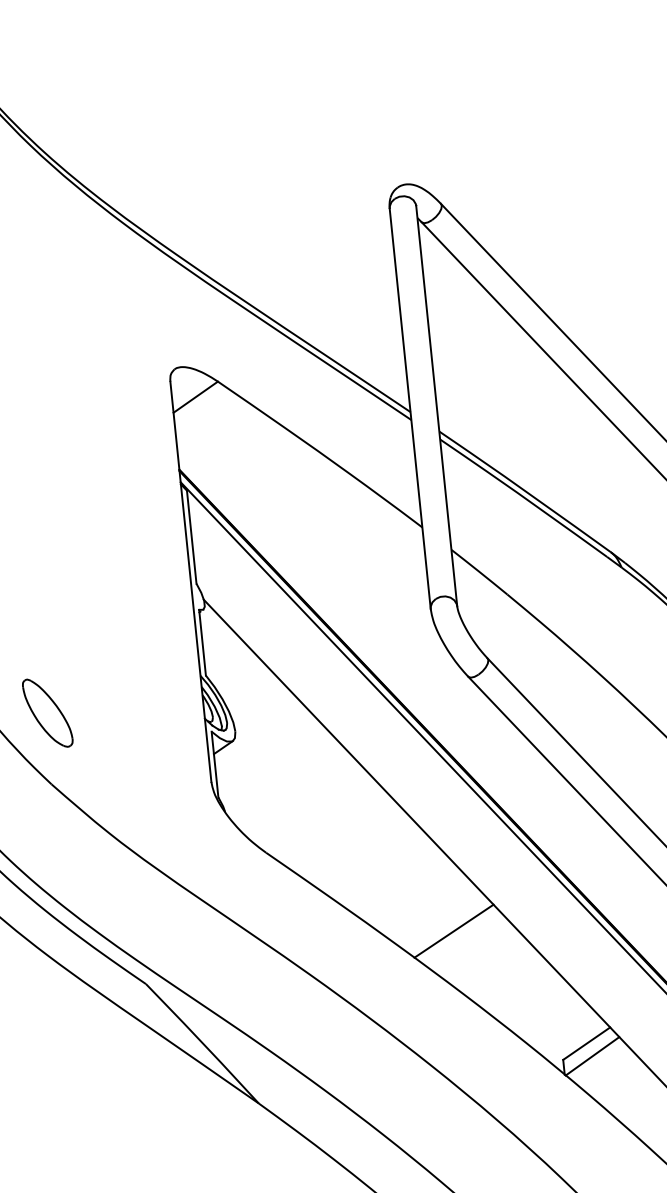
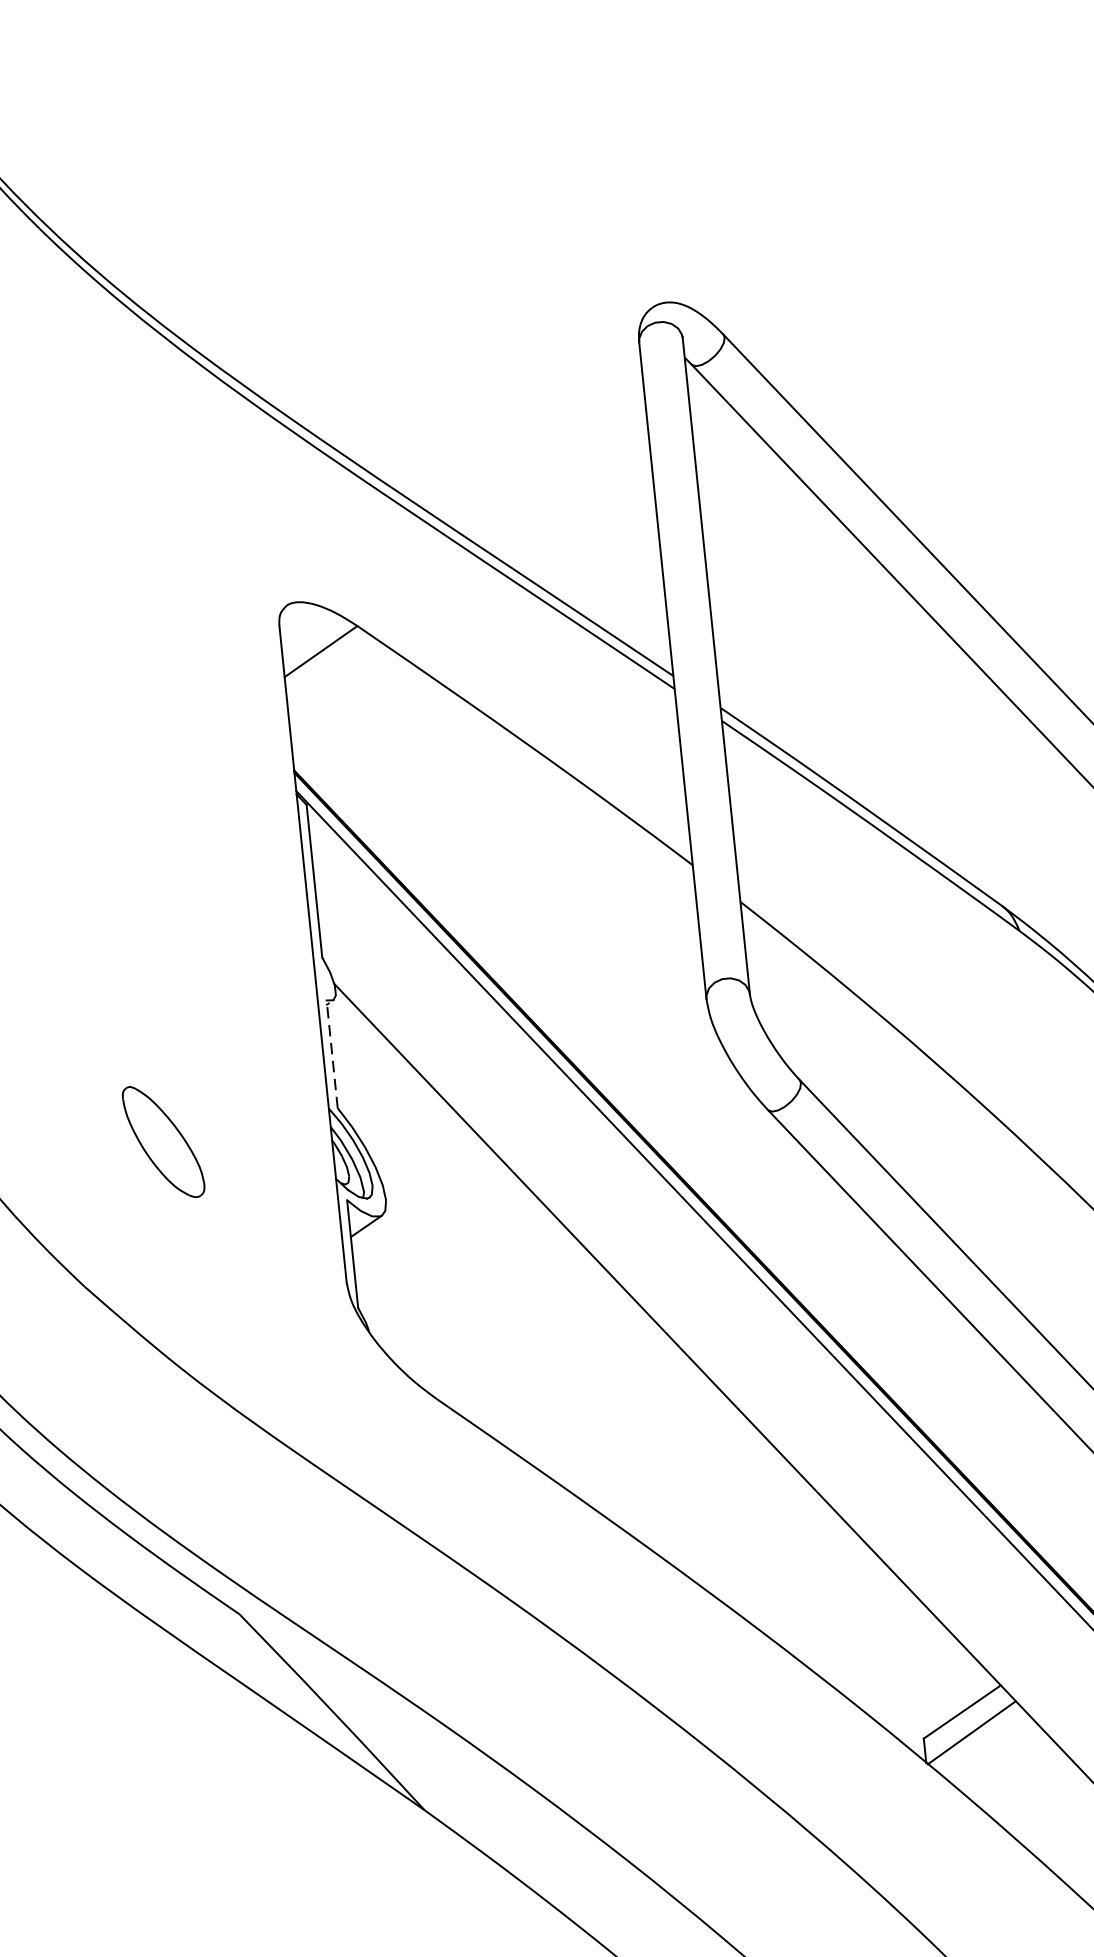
line: (202, 642) -> (332, 1053), solid -> dashed
part: (47, 712) -> (163, 1140), moved
line: (453, 930) -> (743, 1526), removed

